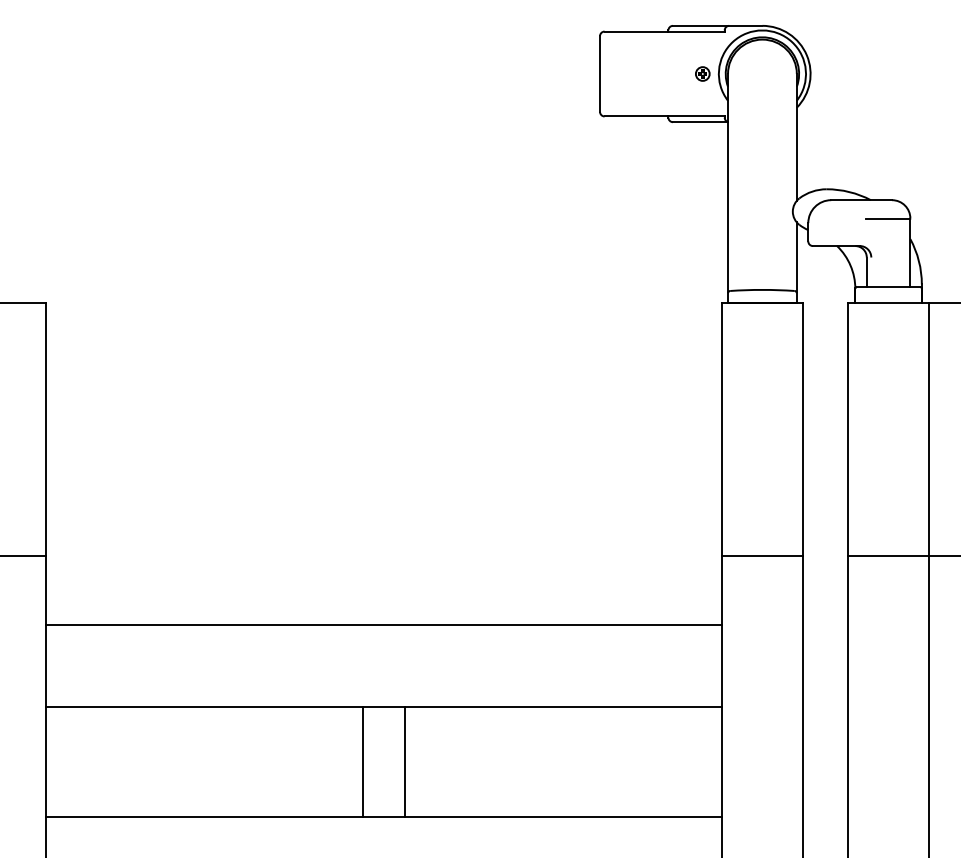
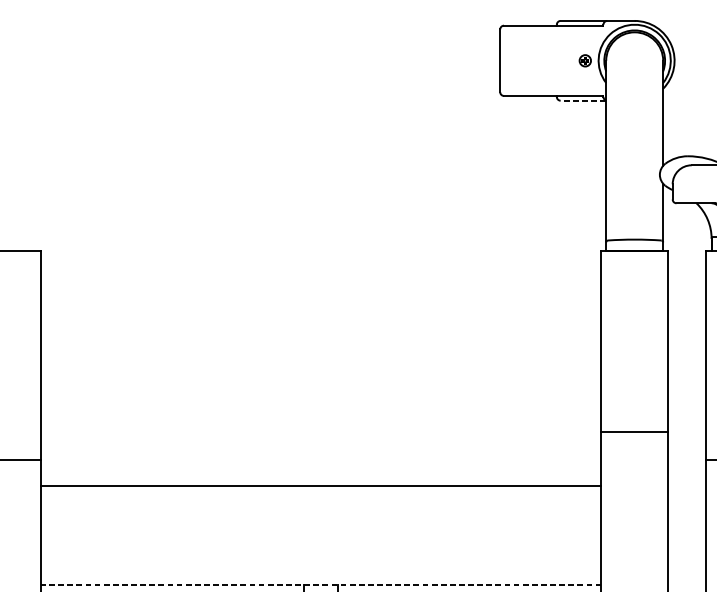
line: (700, 122) -> (583, 100), solid -> dashed
line: (762, 555) -> (634, 432), moved
line: (383, 624) -> (320, 486), moved
line: (383, 707) -> (320, 585), solid -> dashed

